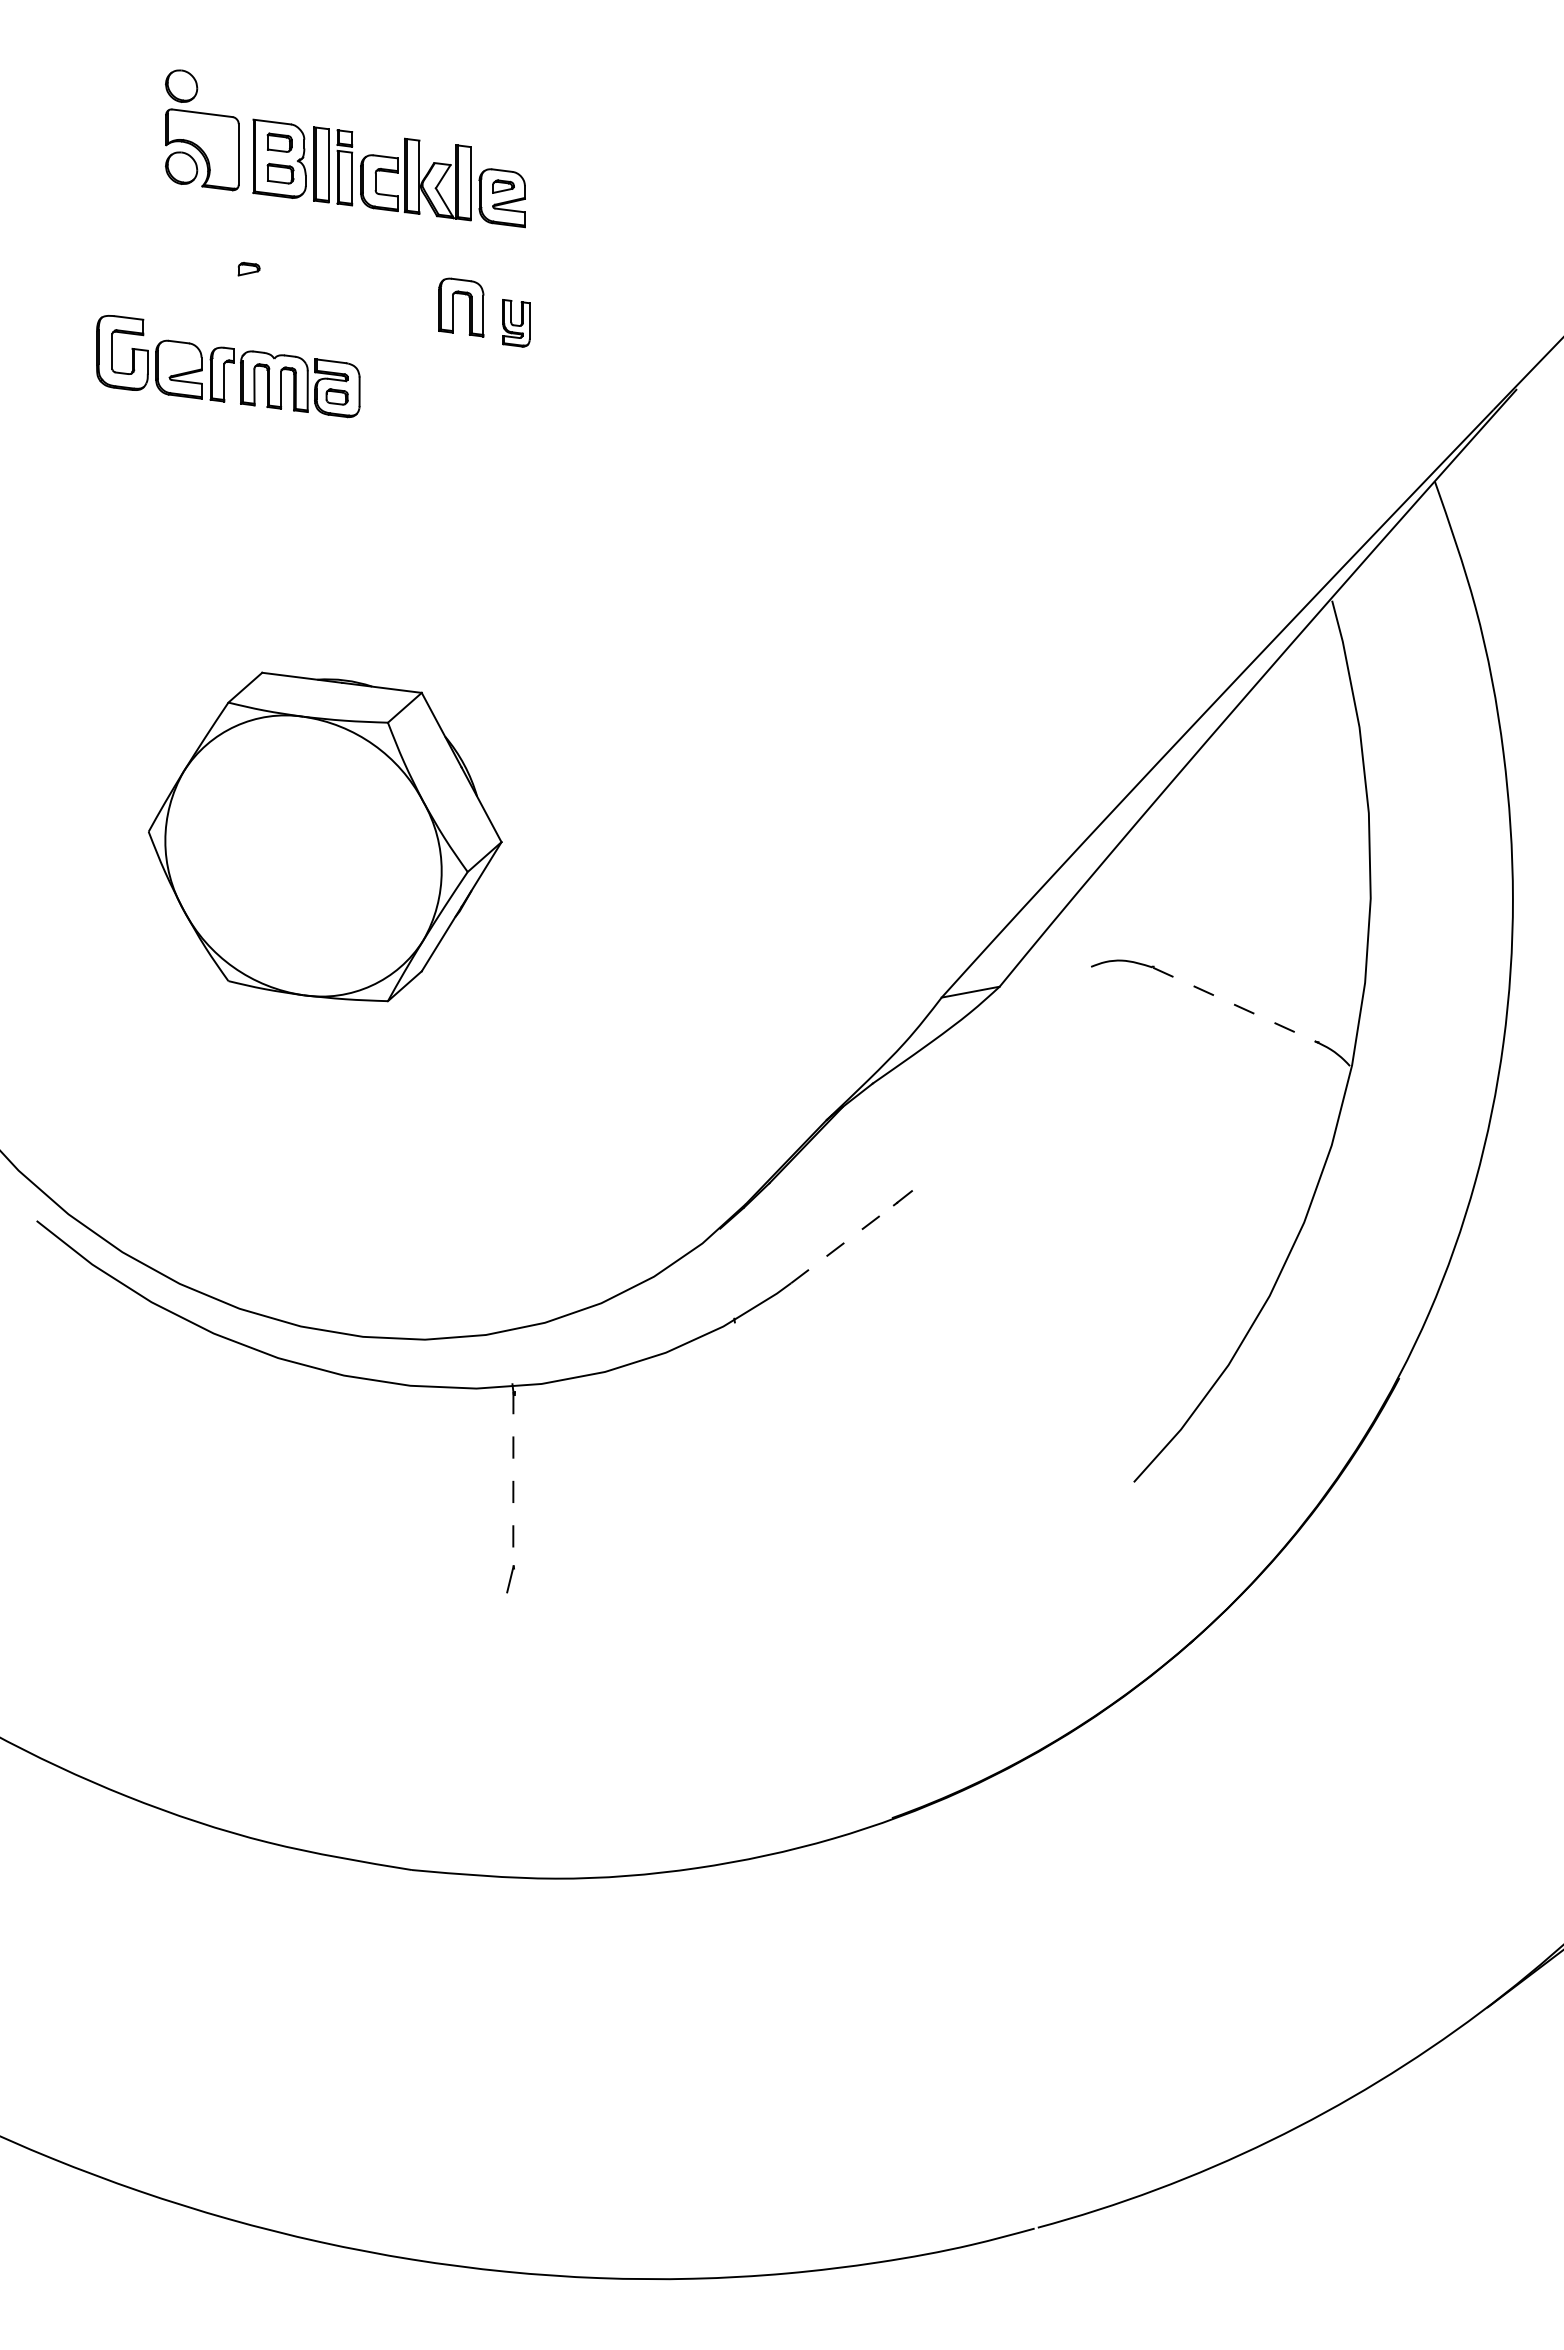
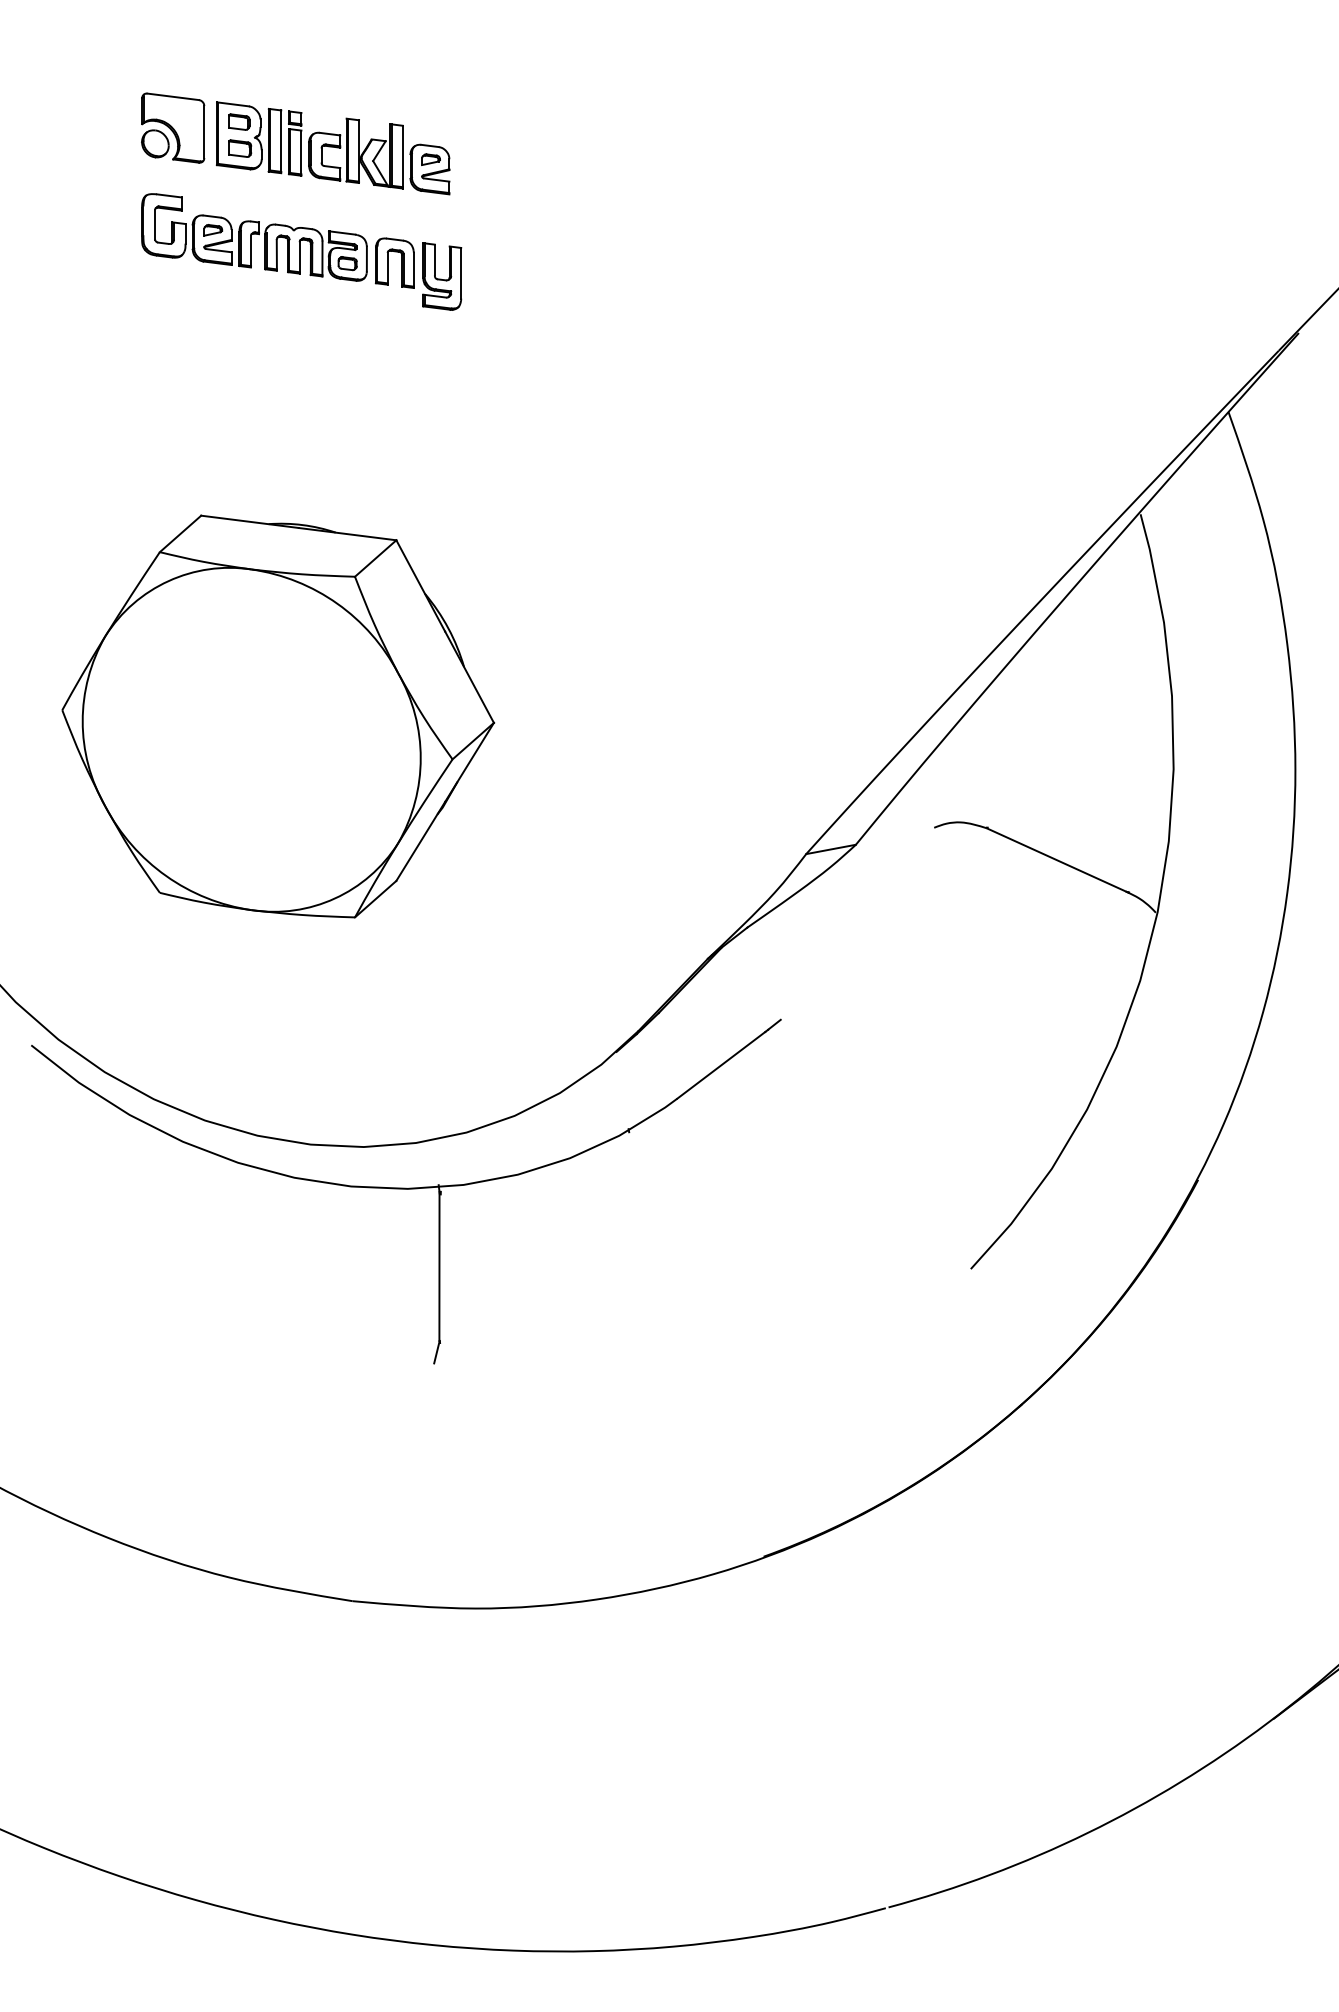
part: (181, 85) -> (155, 73), removed
part: (516, 323) -> (442, 276), size x1.67
part: (228, 366) -> (254, 237), moved
part: (325, 836) -> (278, 716), size x1.43
line: (1235, 1005) -> (1057, 860), dashed -> solid
line: (842, 1243) -> (721, 1064), dashed -> solid
line: (513, 1479) -> (439, 1266), dashed -> solid

